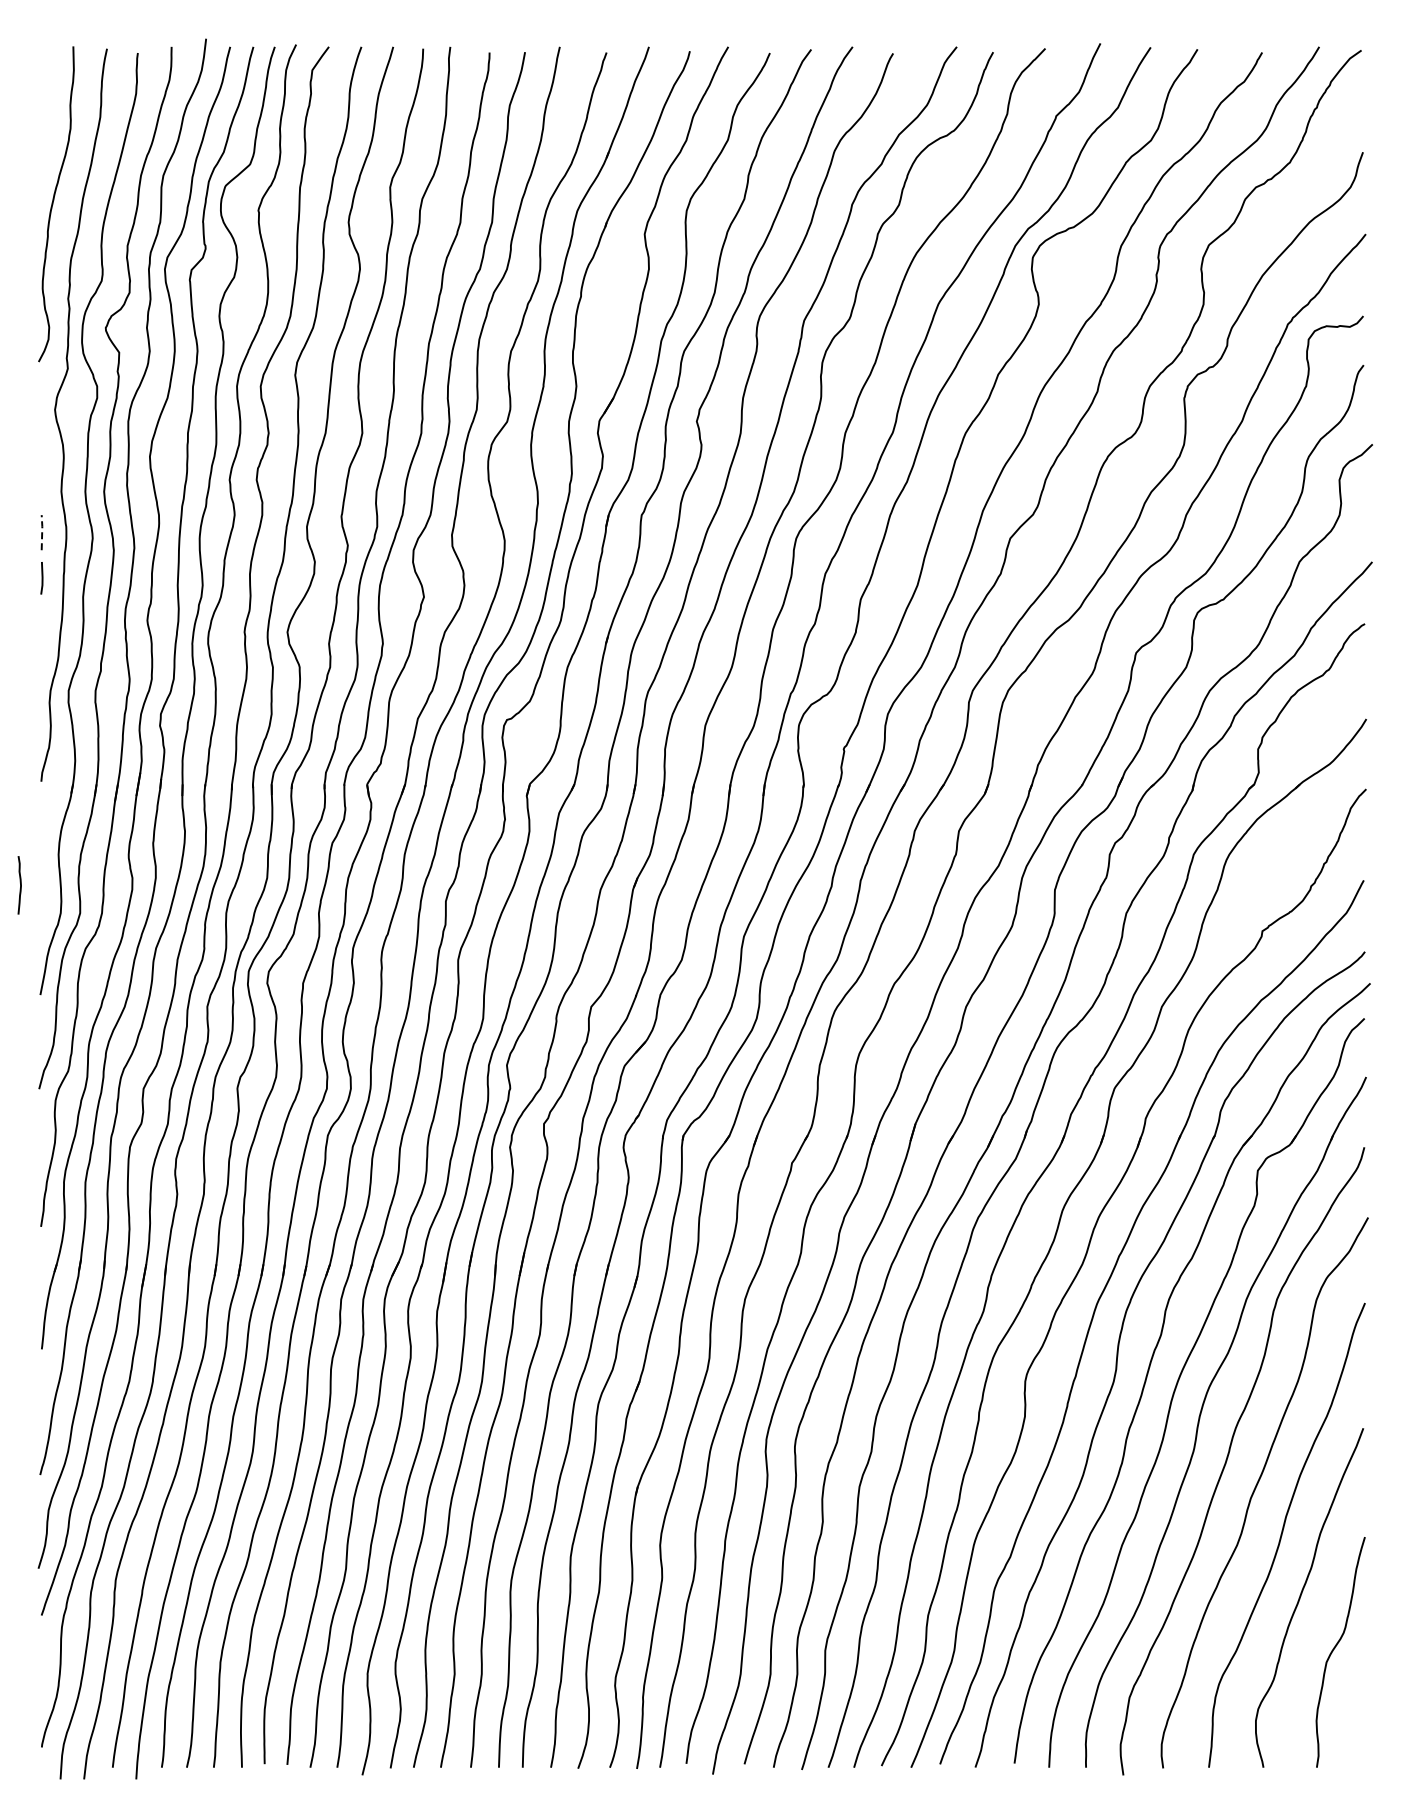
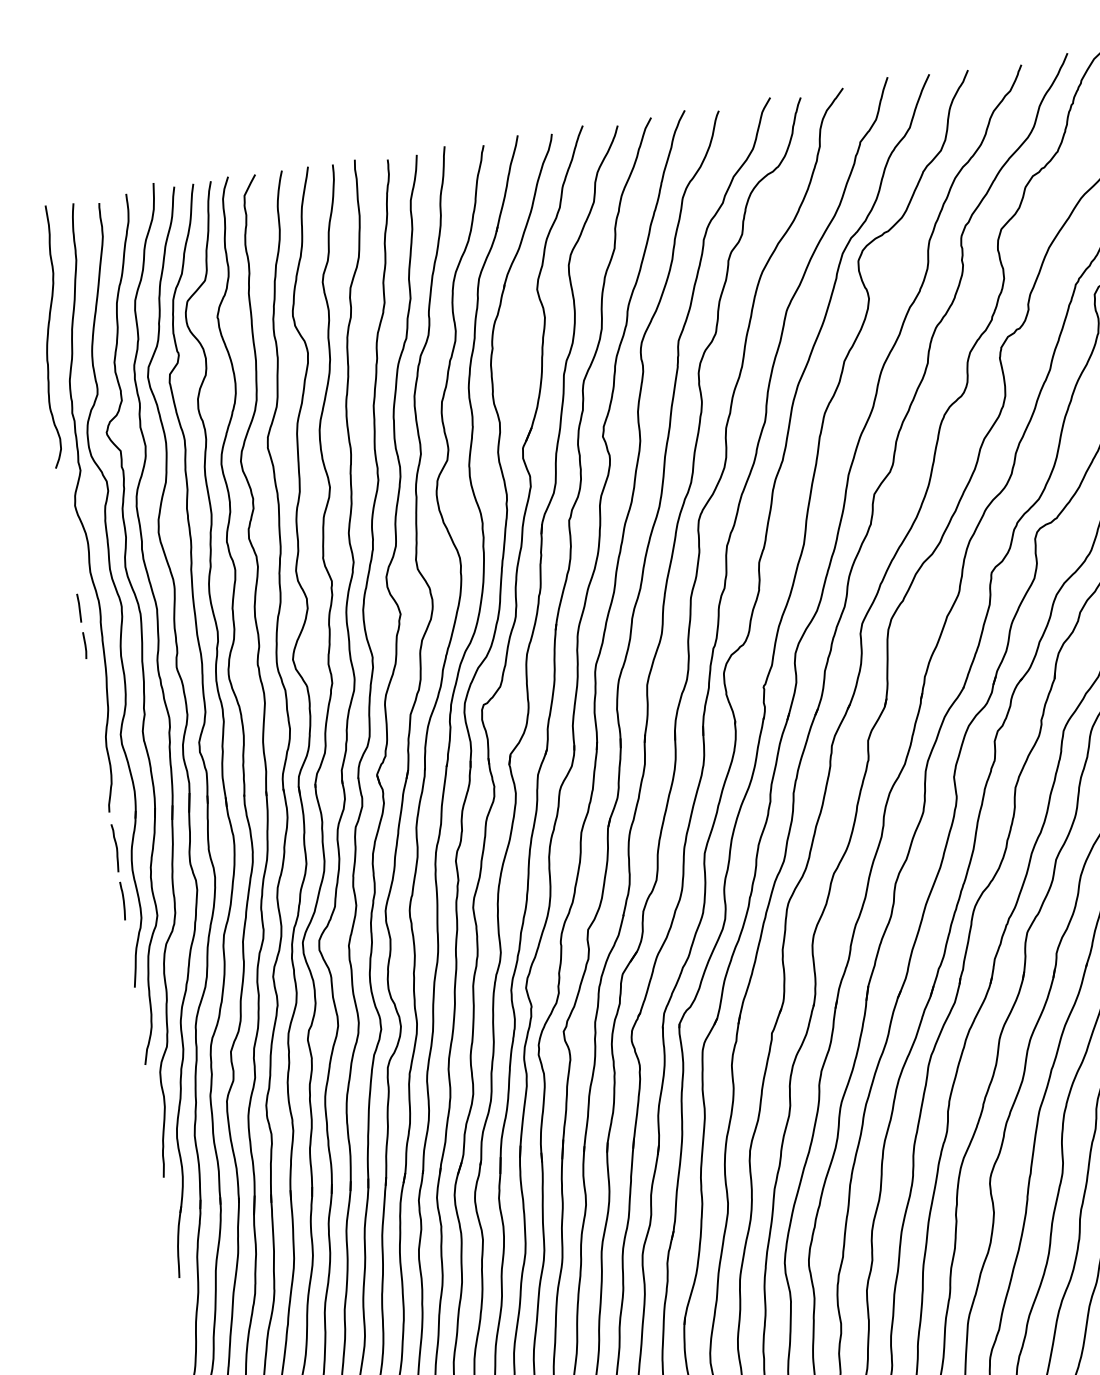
line: (42, 531) -> (79, 607), dashed -> solid
curve: (20, 885) -> (116, 848), moved
line: (41, 889) -> (122, 900), added

